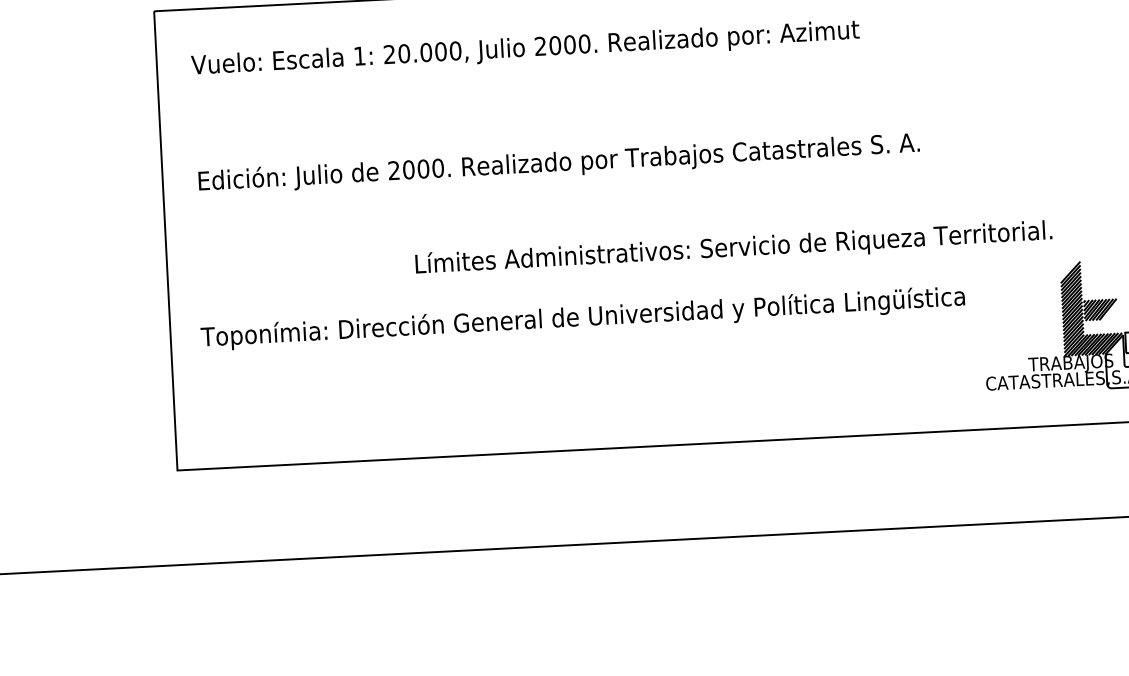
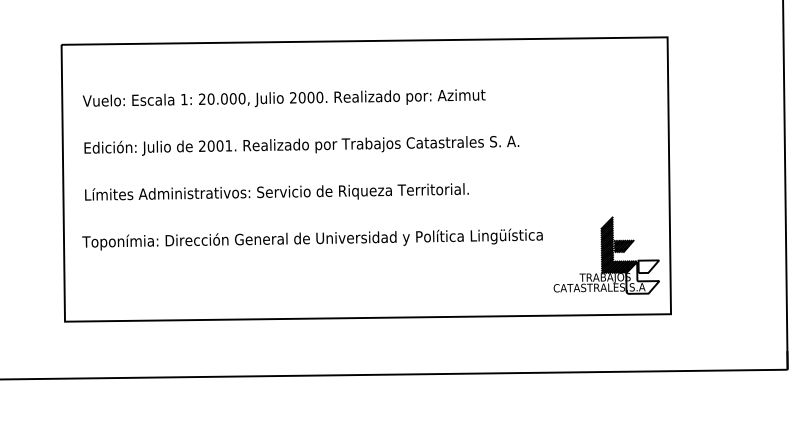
text: (524, 48) -> (283, 98), moved
text: (437, 167) -> (228, 145), 2000. -> 2001.
text: (732, 246) -> (276, 191), moved

